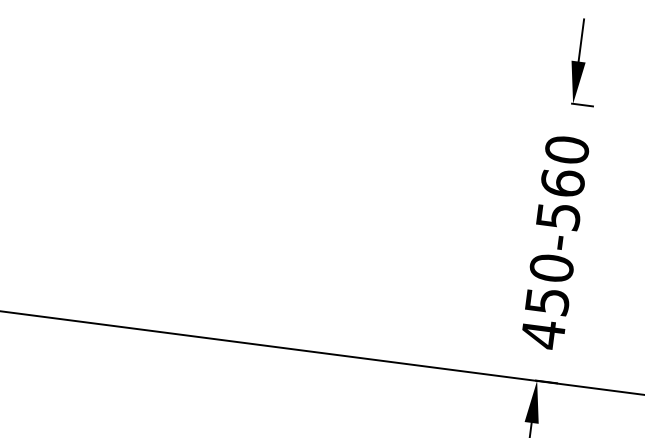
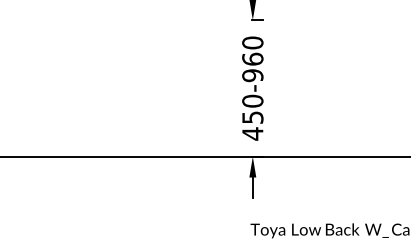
text: (557, 215) -> (252, 75), 450-560 -> 450-960

